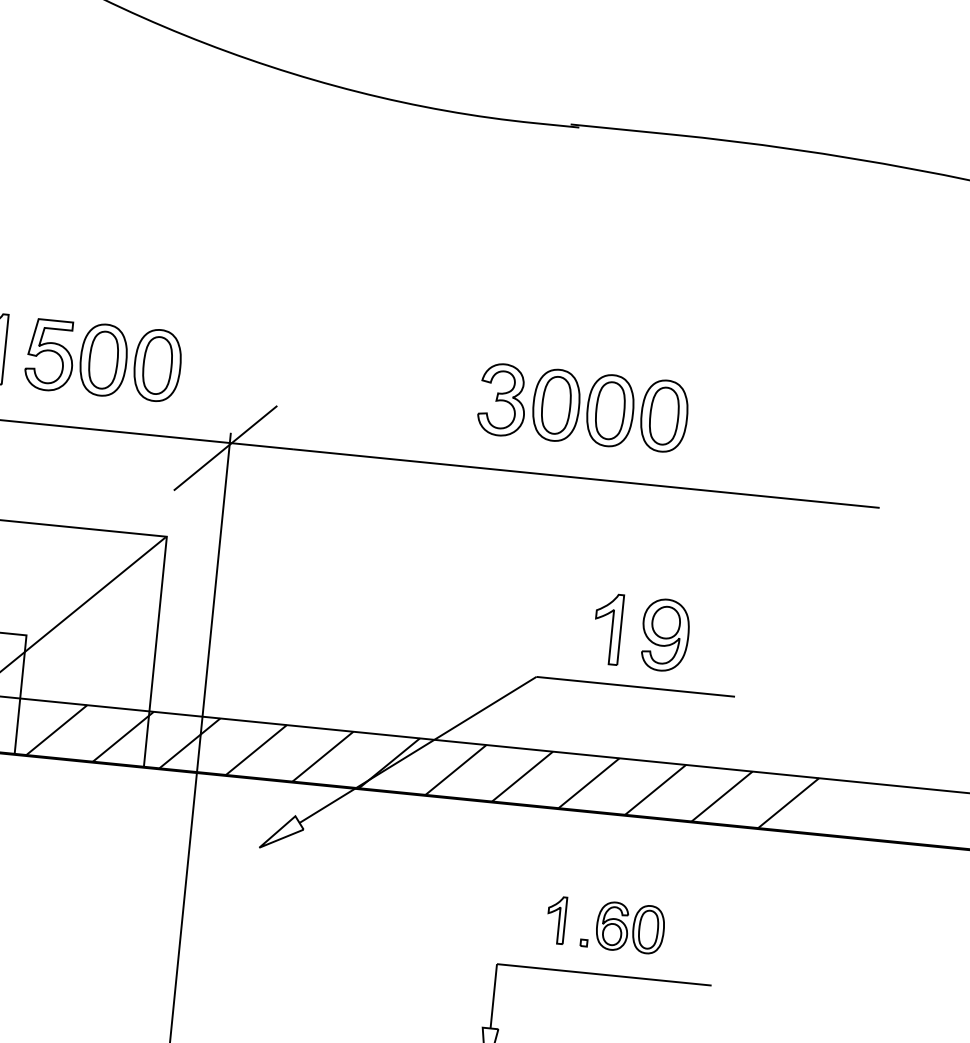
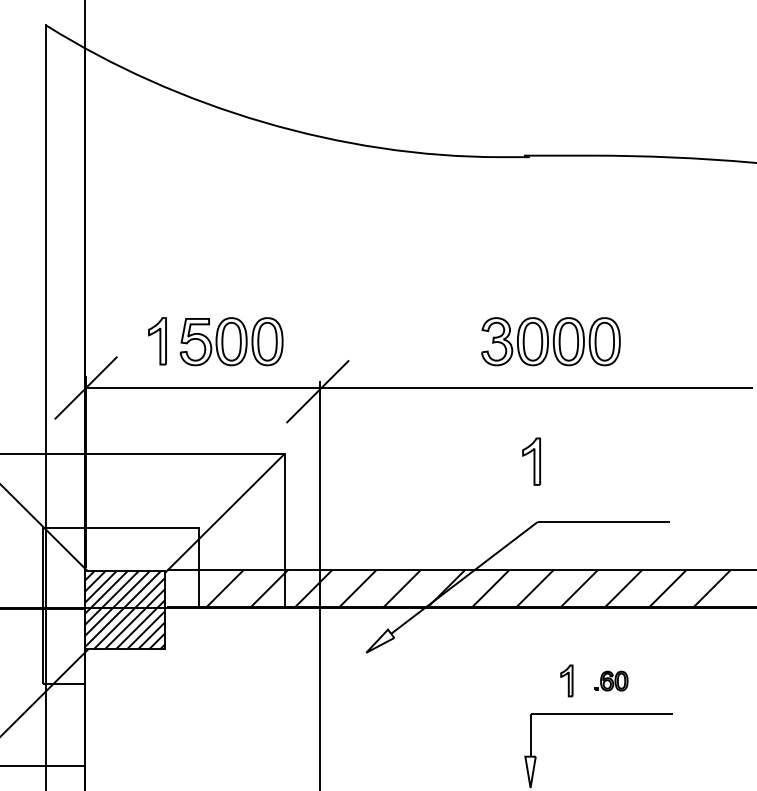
part: (607, 628) -> (531, 461), moved
part: (664, 634) -> (619, 485), removed
part: (623, 926) -> (611, 680), size x0.6

